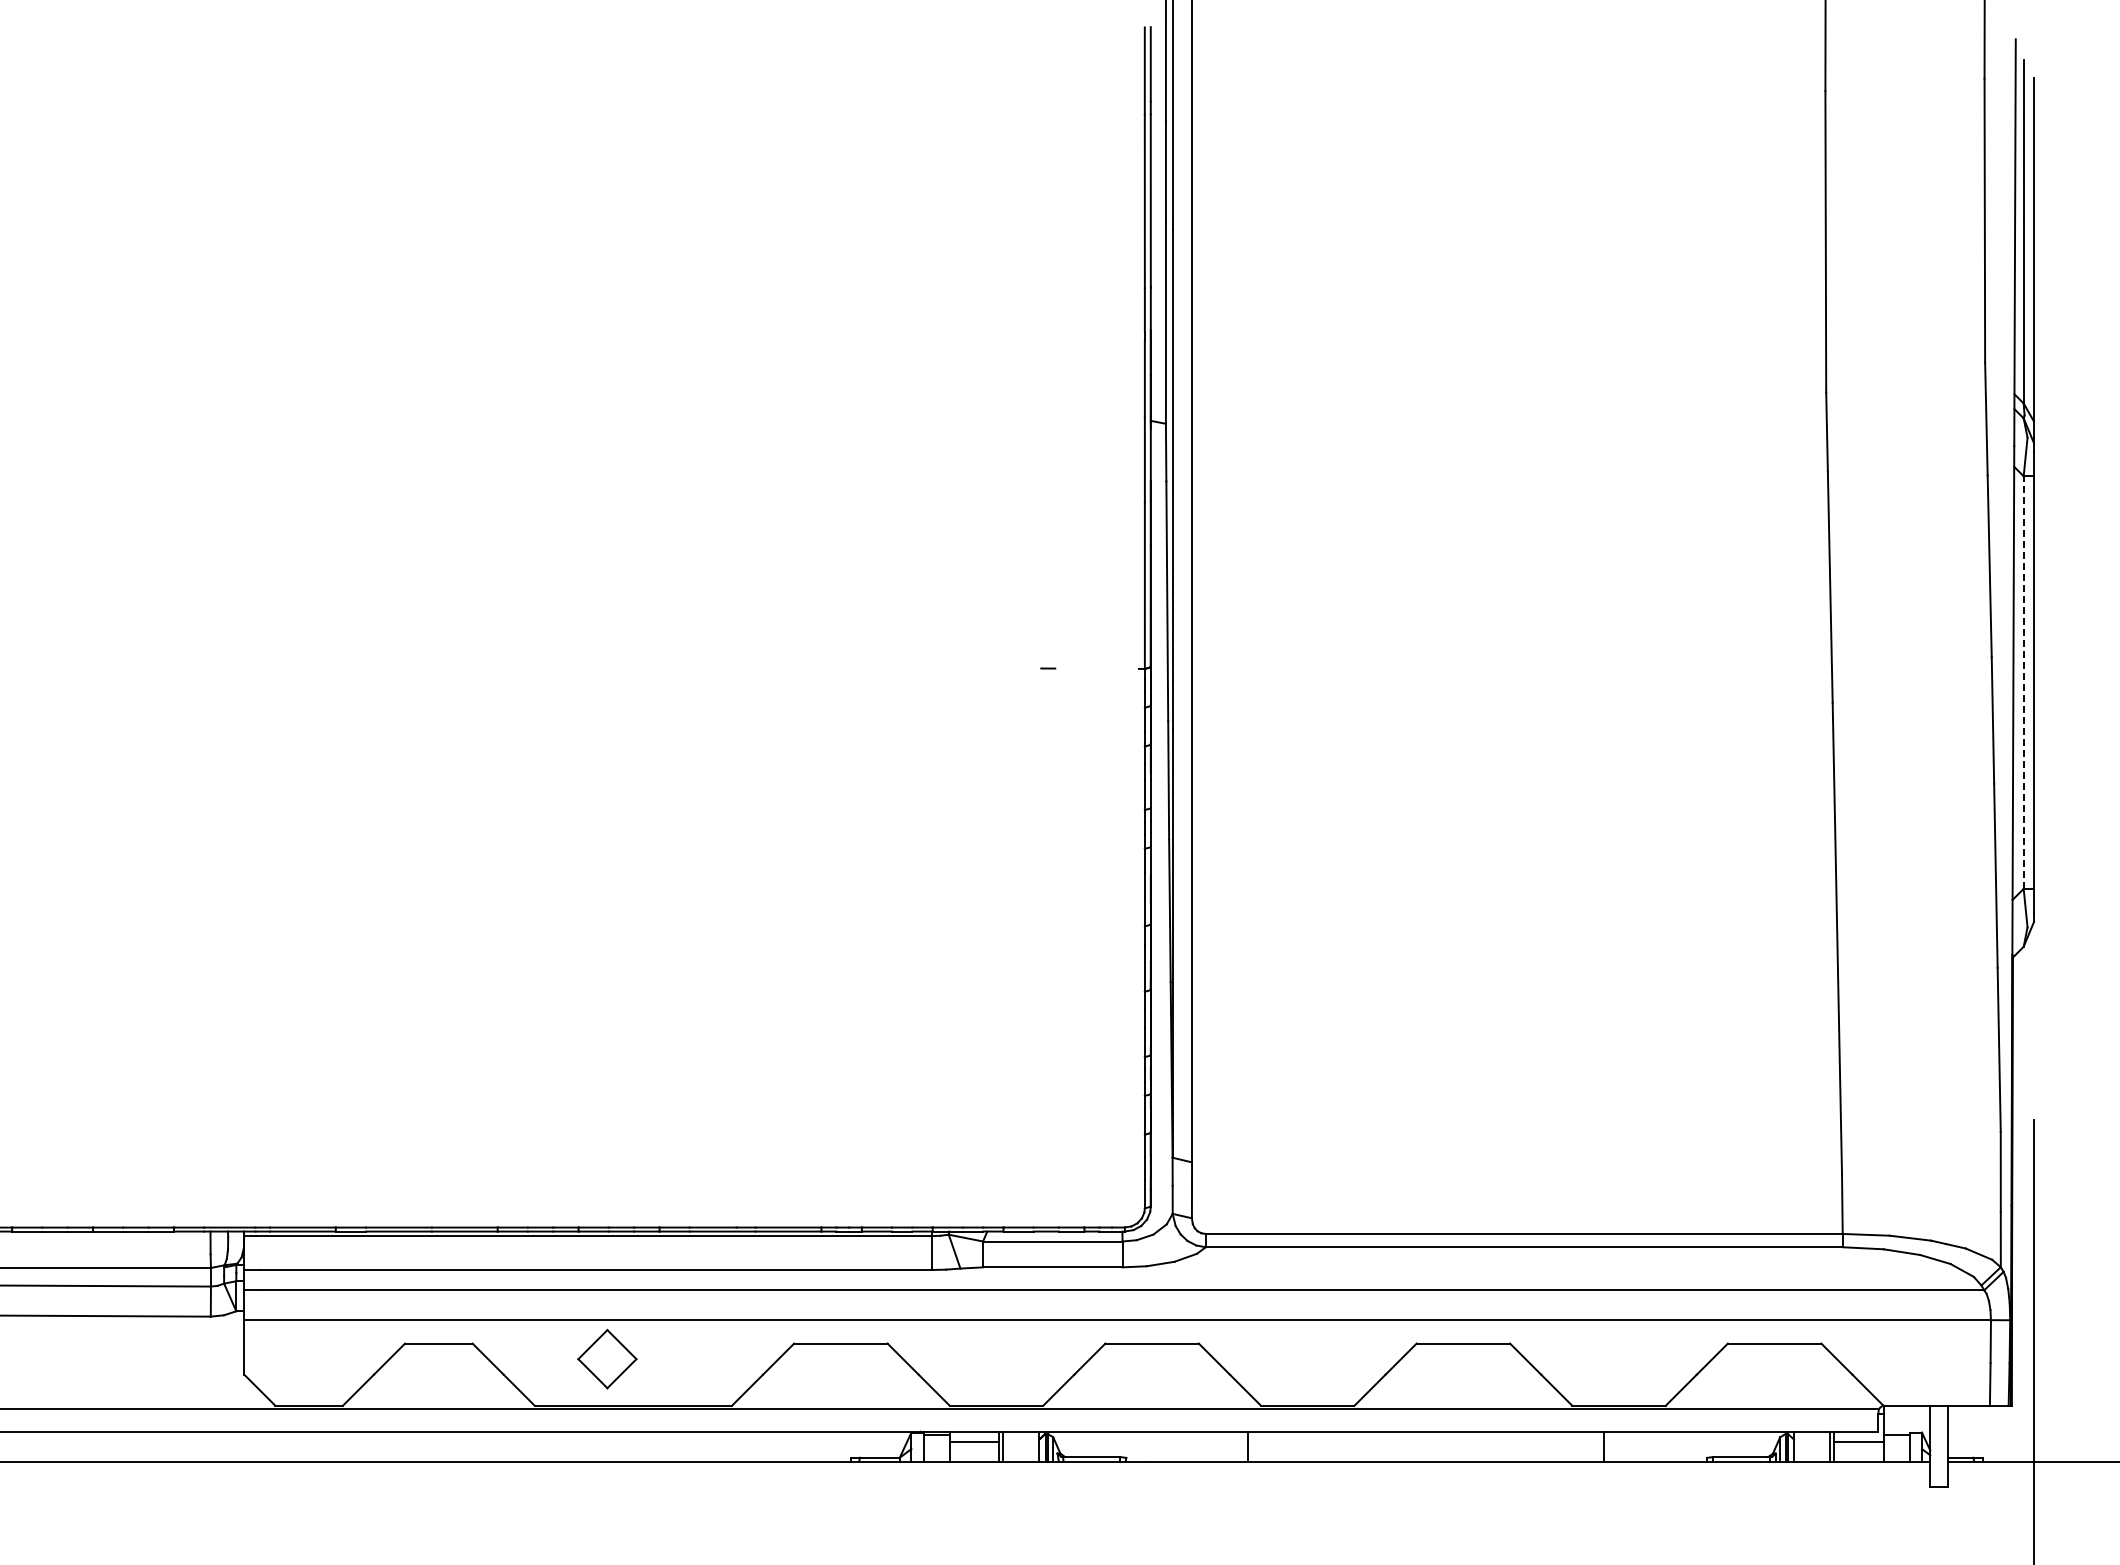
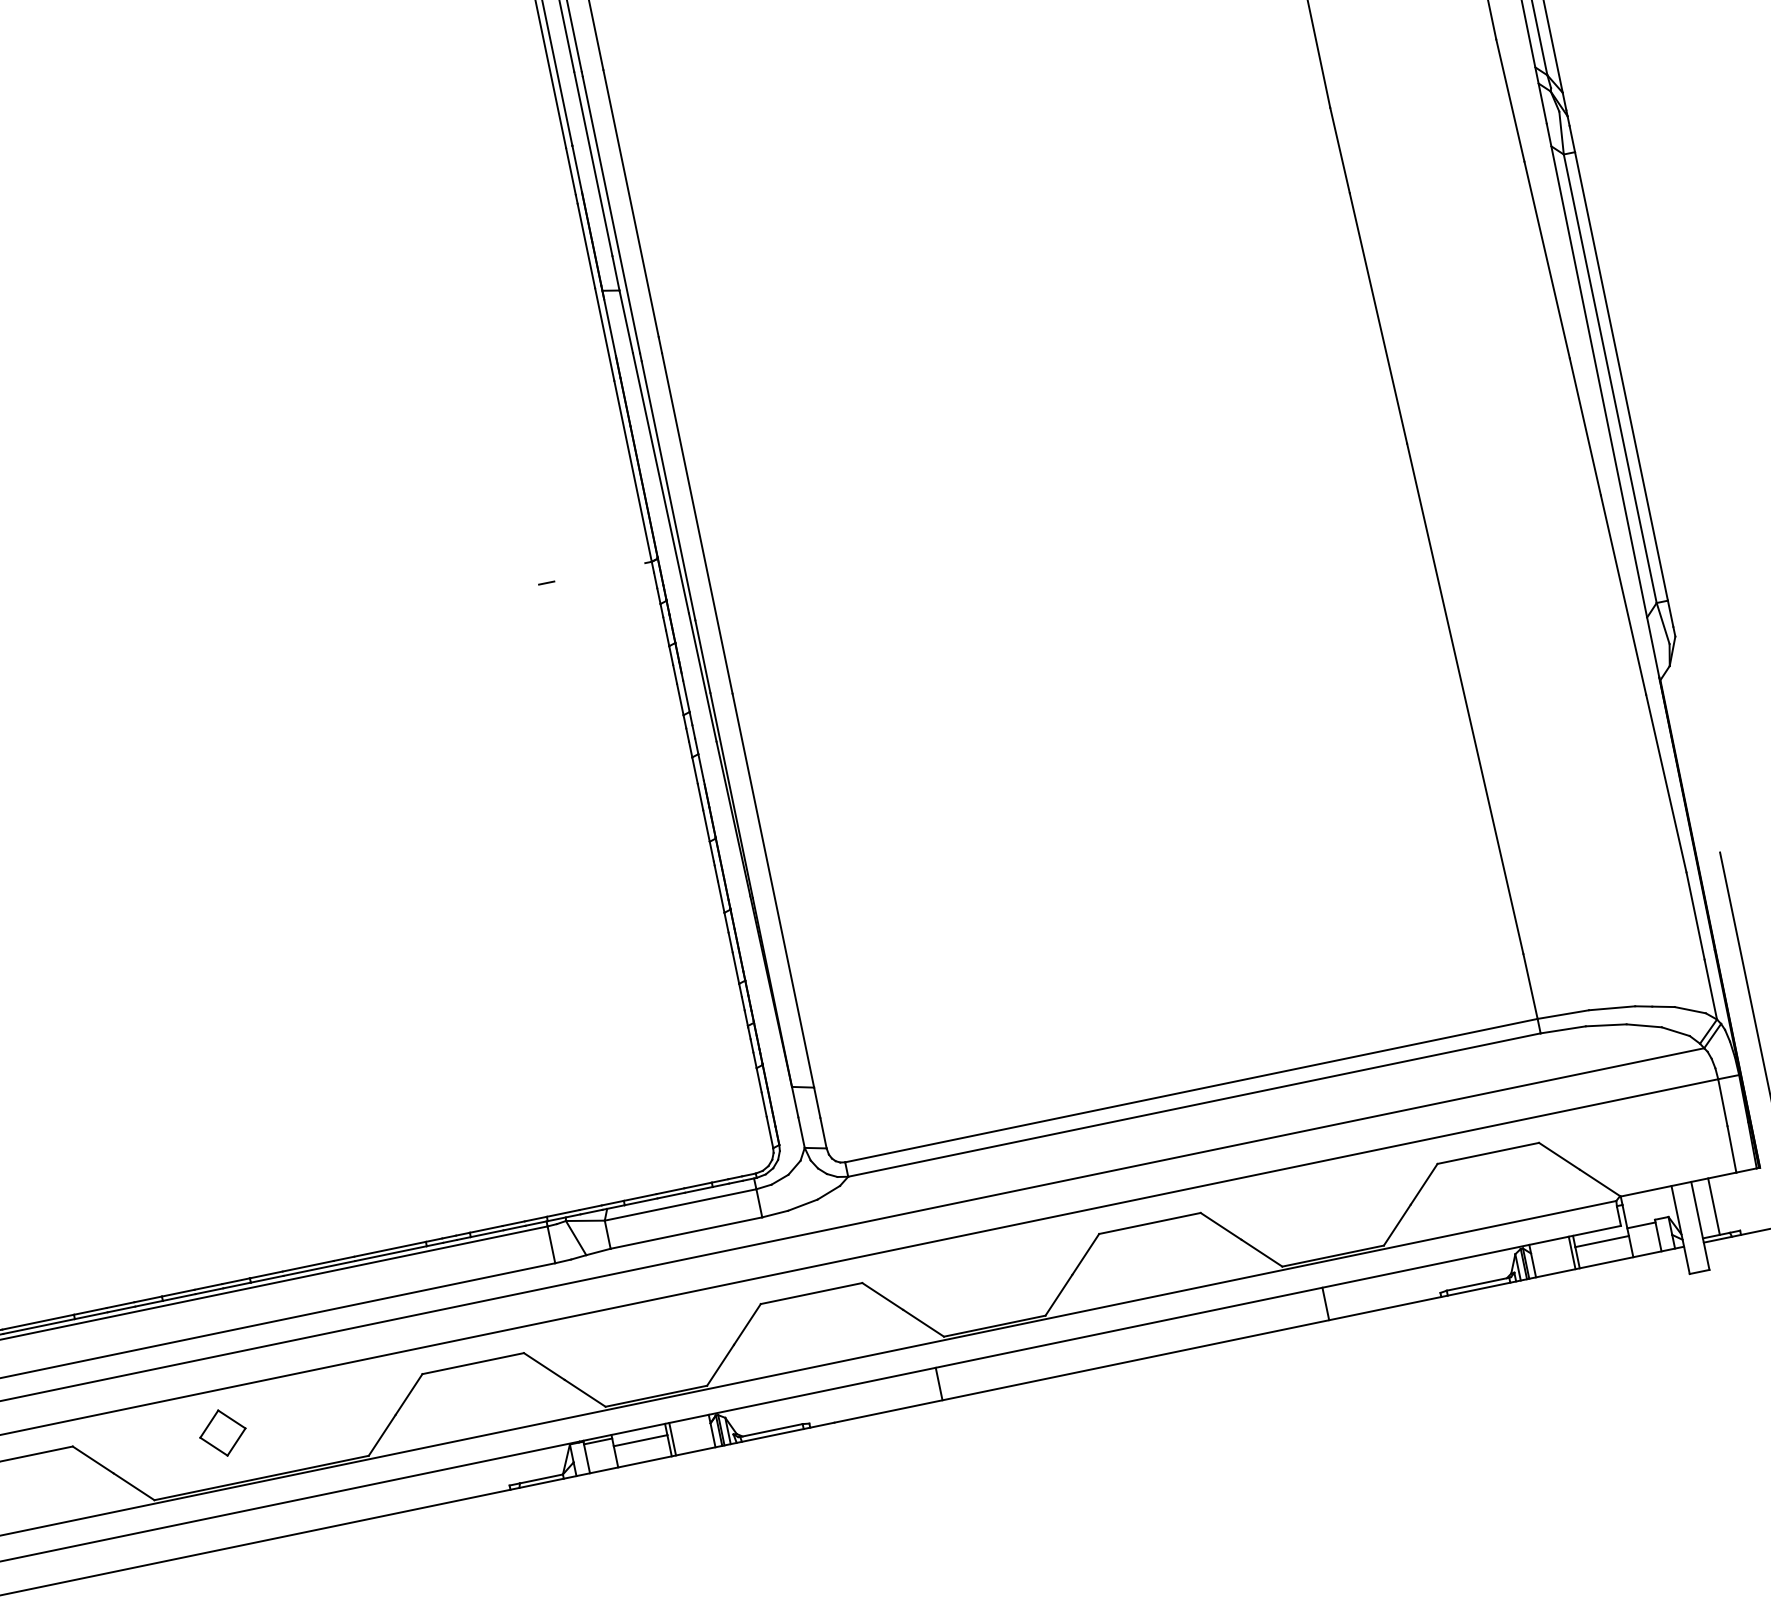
line: (2023, 682) -> (1610, 378), dashed -> solid
part: (607, 1358) -> (222, 1432), size x0.71
line: (1963, 1431) -> (1713, 1206), added

